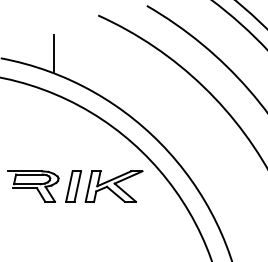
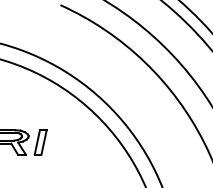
line: (54, 53) -> (25, 35), removed
part: (113, 186) -> (72, 142), removed

